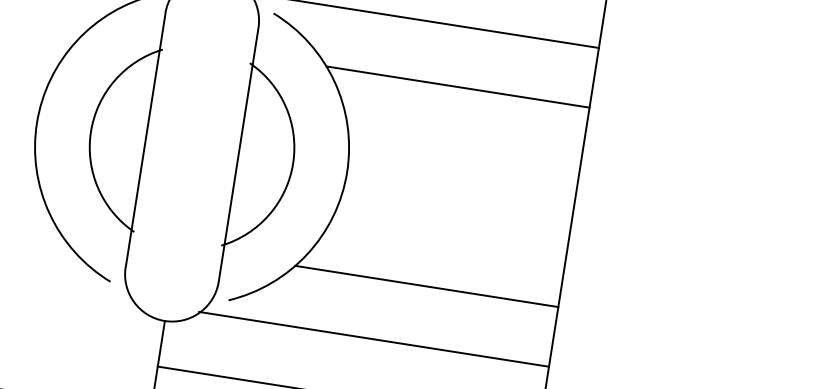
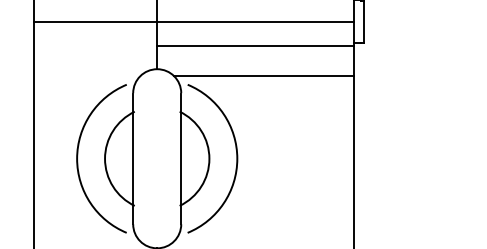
line: (458, 87) -> (286, 107), removed
line: (426, 286) -> (286, 210), removed
line: (372, 340) -> (263, 241), removed

